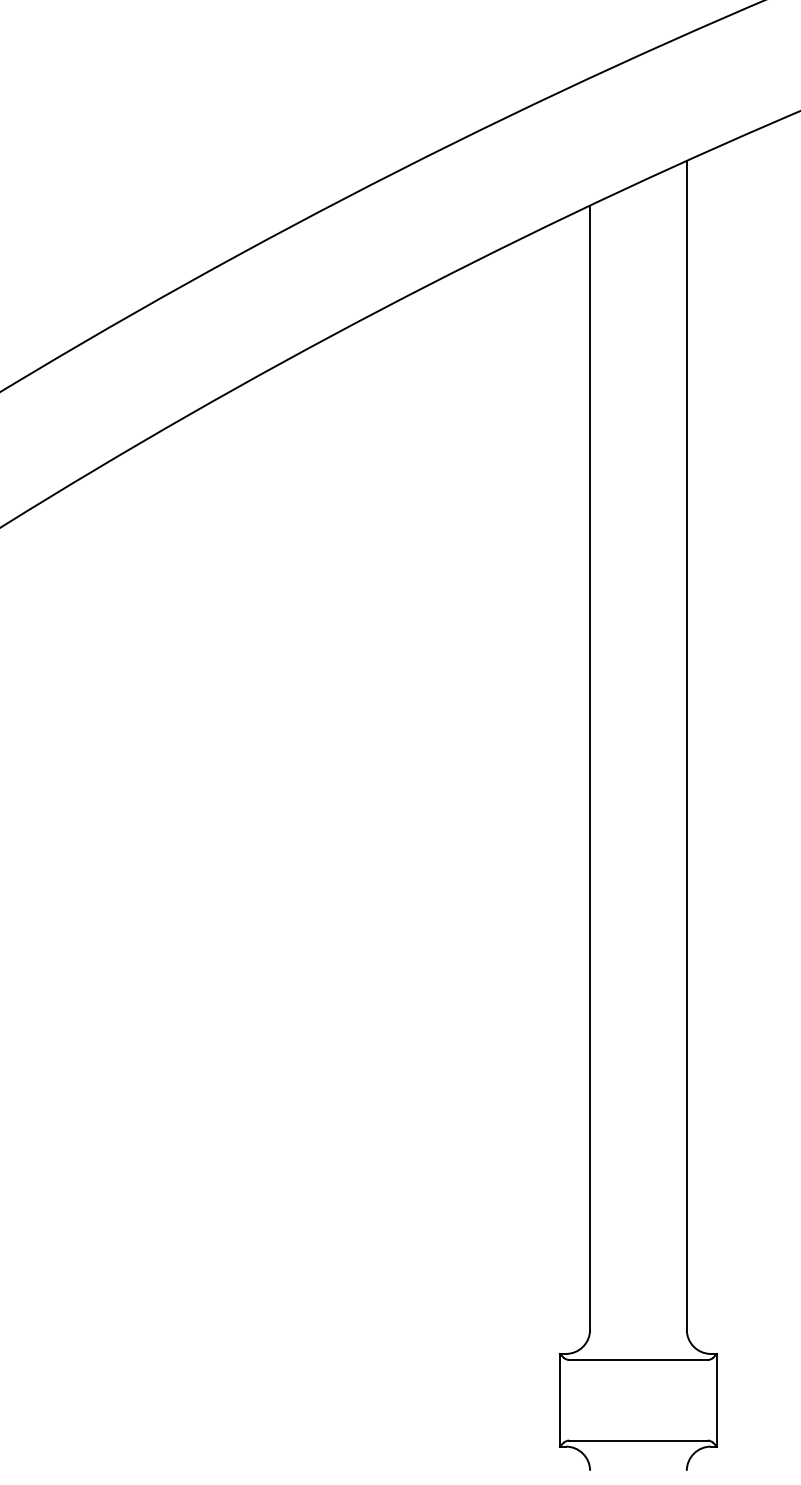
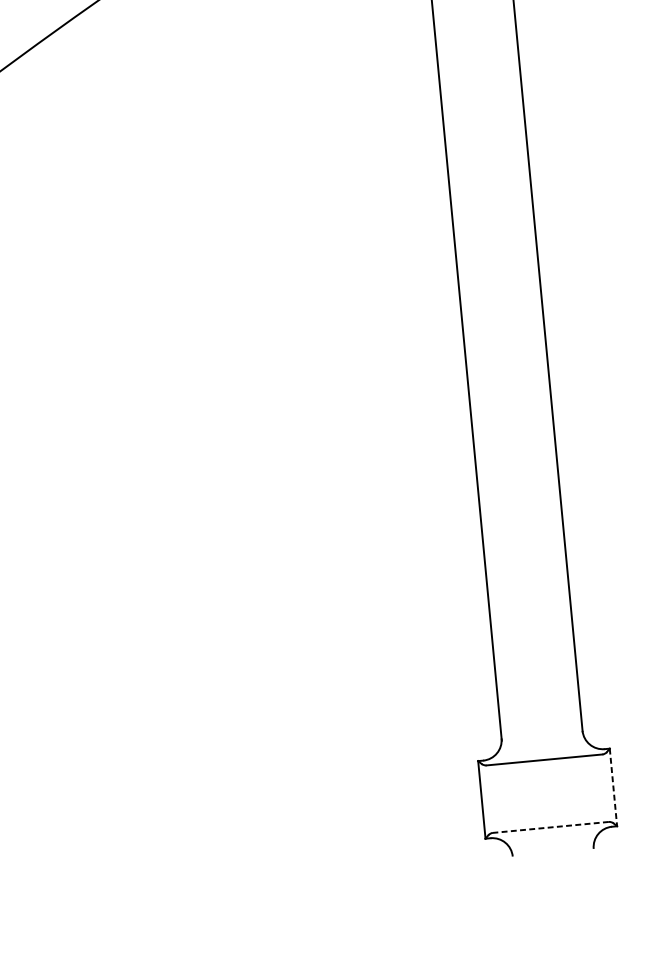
line: (717, 1400) -> (613, 787), solid -> dashed
line: (638, 1440) -> (550, 827), solid -> dashed

